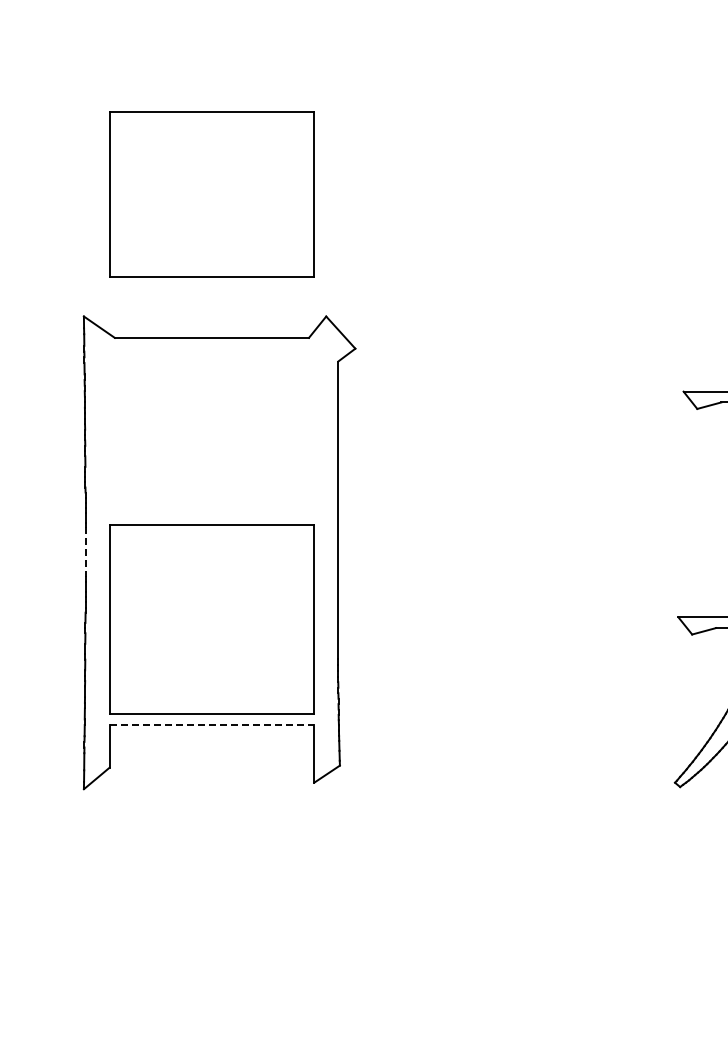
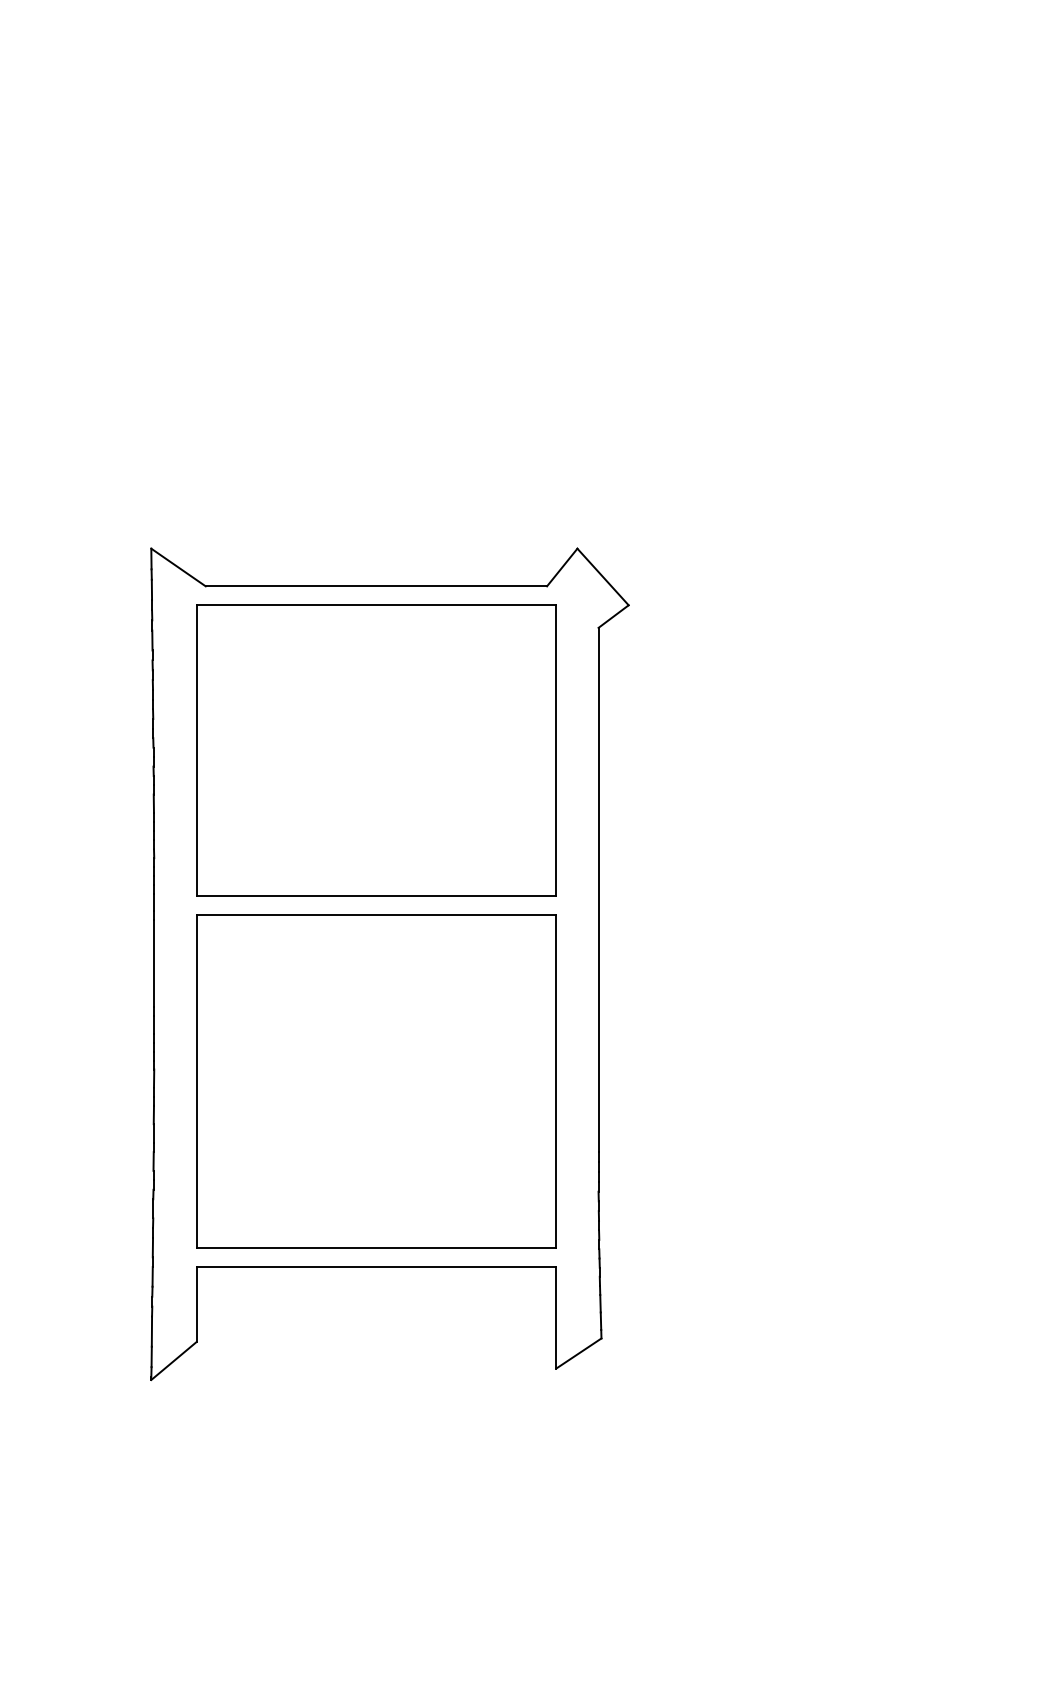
part: (211, 194) -> (375, 750), moved
line: (85, 552) -> (154, 963), dashed -> solid
line: (212, 724) -> (377, 1266), dashed -> solid

